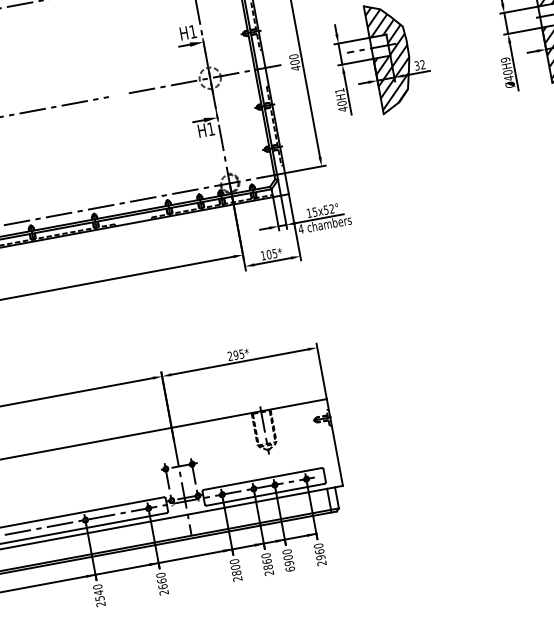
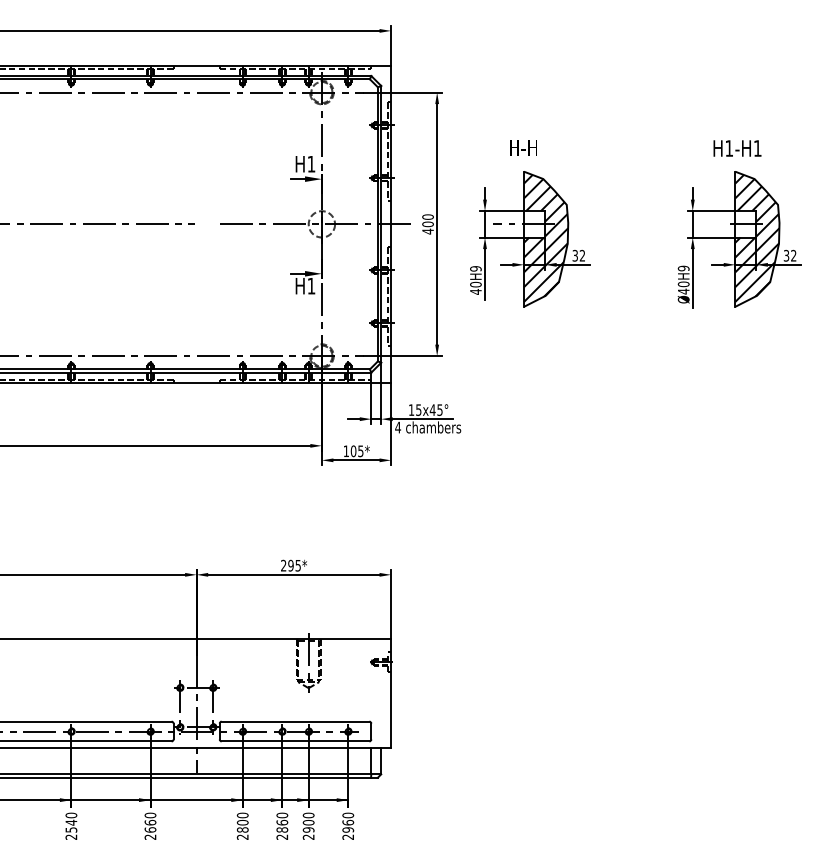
text: (339, 90) -> (475, 268), 40H1 -> 40H9
text: (328, 209) -> (435, 409), 15x52° -> 15x45°
text: (290, 568) -> (308, 836), 6900 -> 2900

